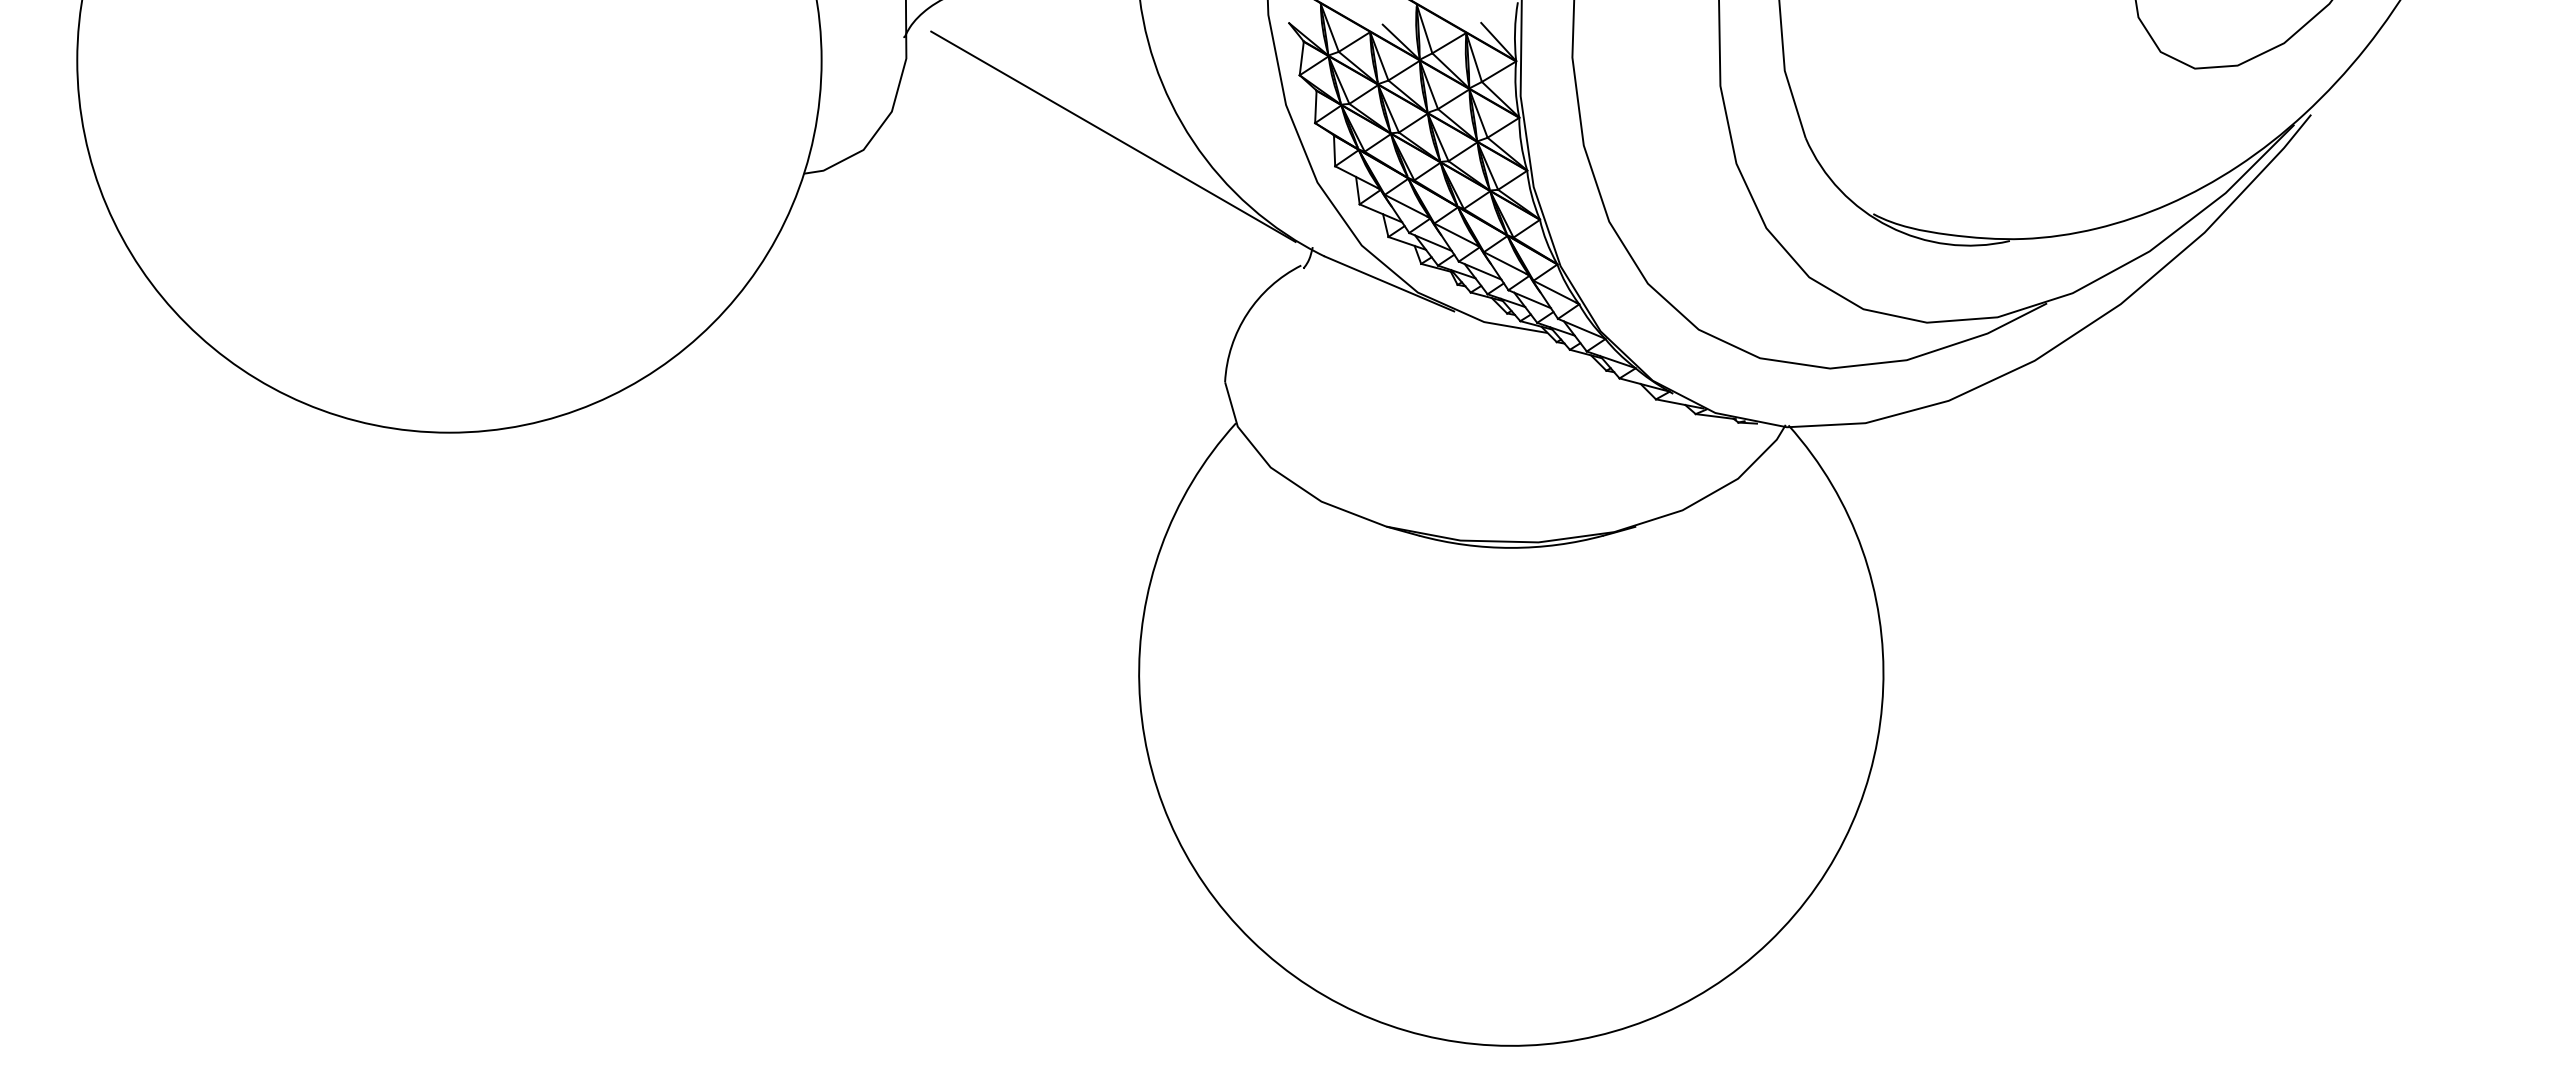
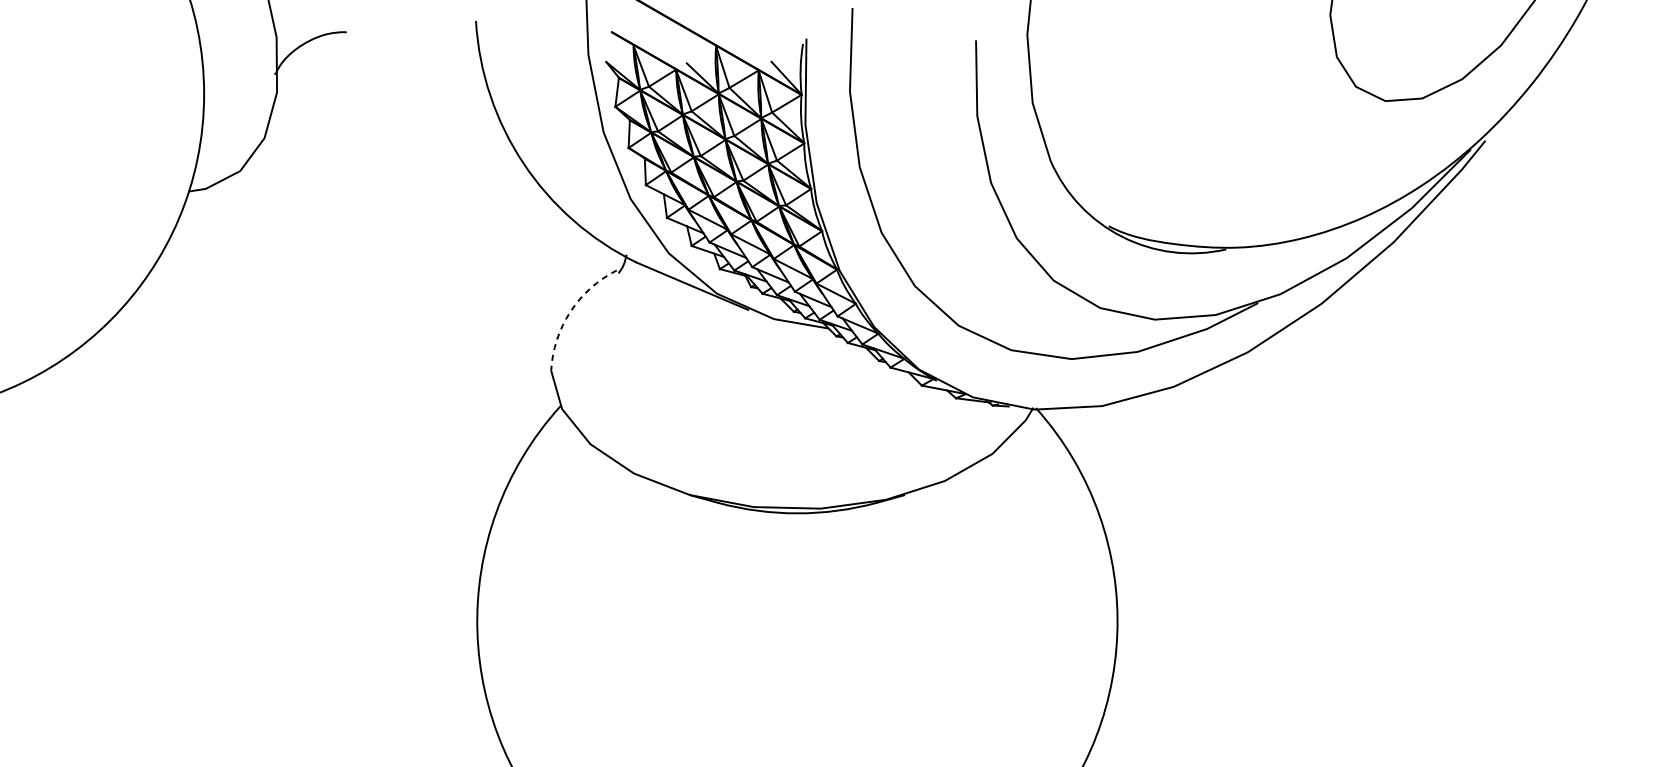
line: (1113, 136) -> (455, 159), removed
arc: (1247, 313) -> (570, 311), solid -> dashed

